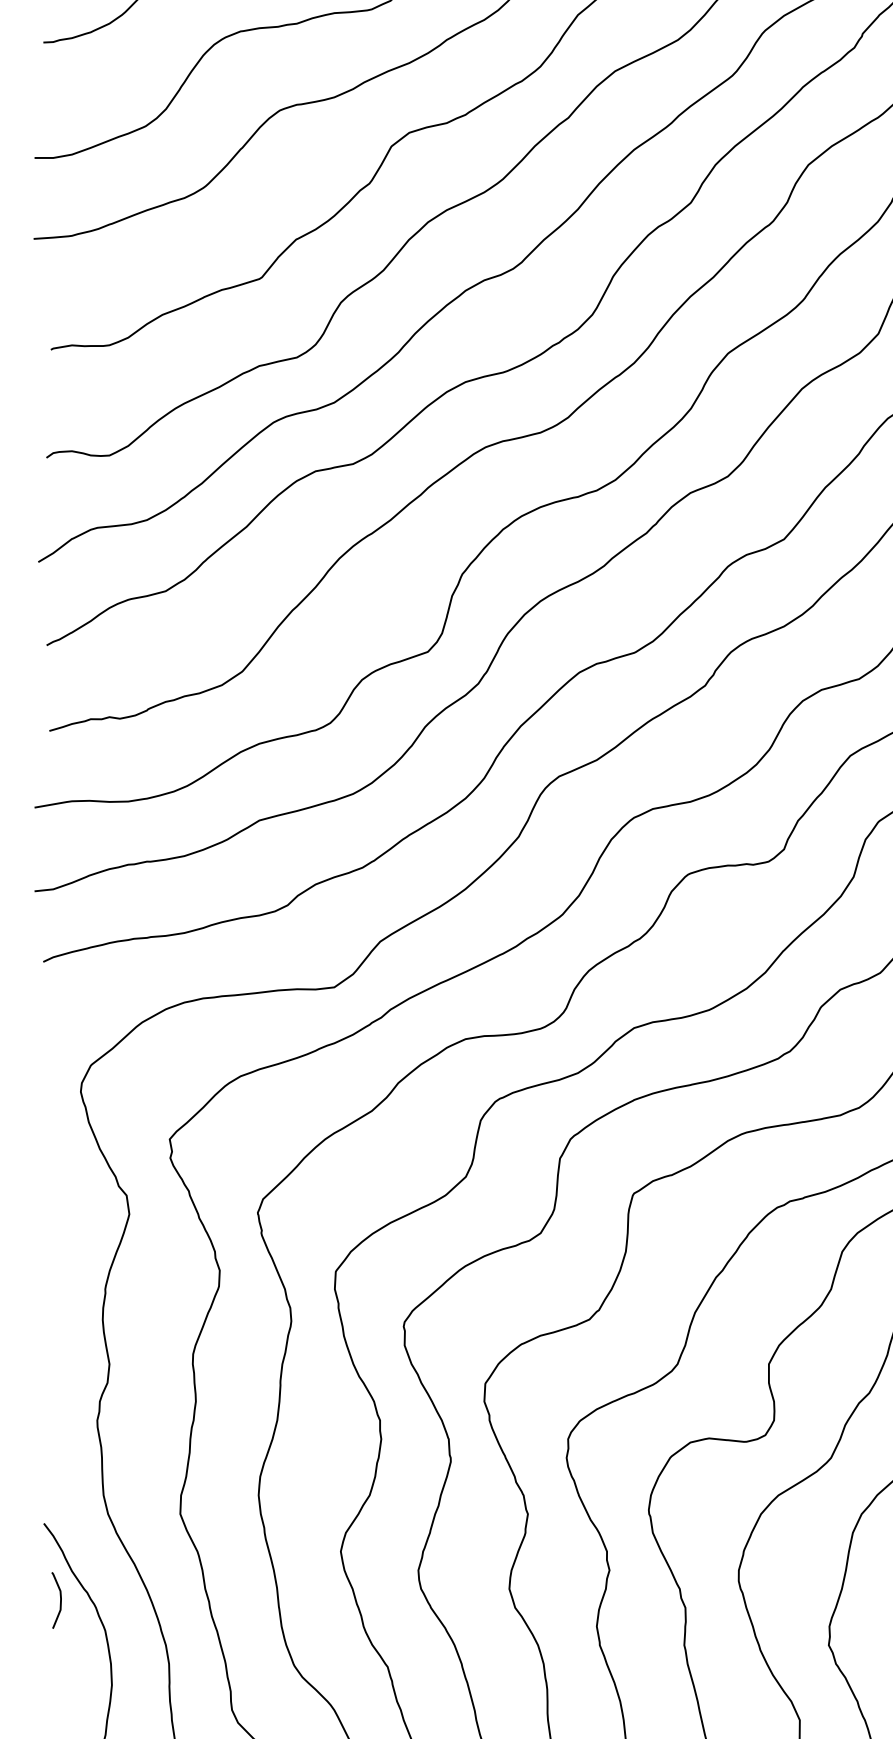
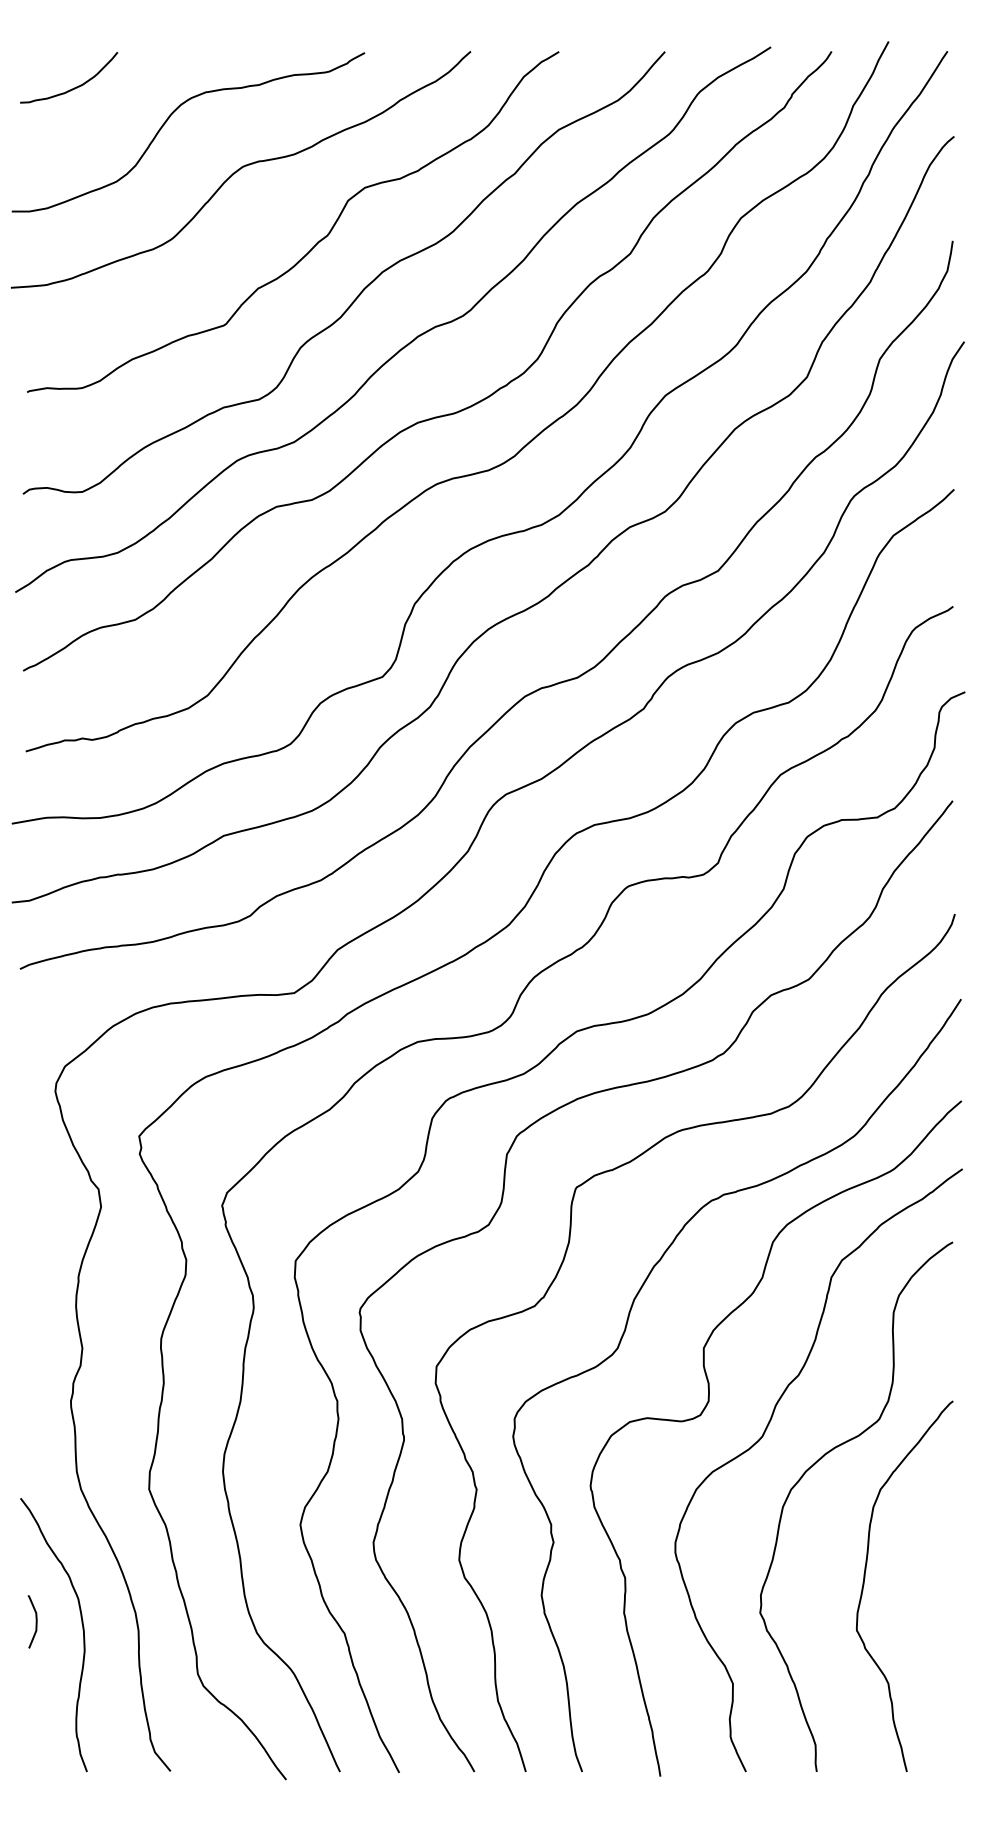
curve: (59, 1600) -> (35, 1621), moved

